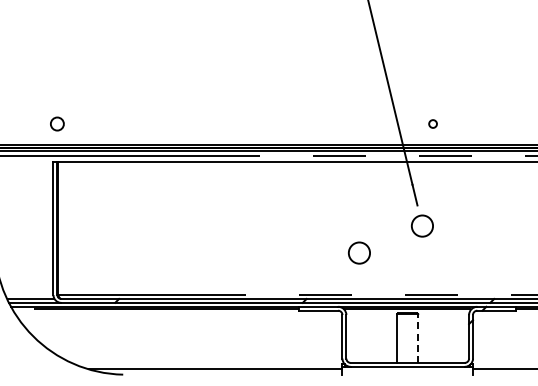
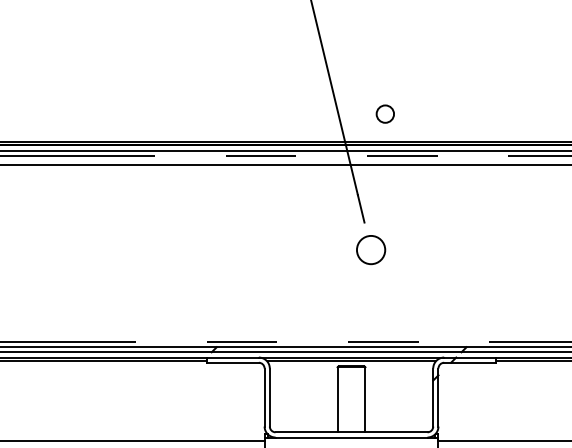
circle: (432, 123) -> (384, 113), size x1.67
circle: (359, 252) -> (287, 285), removed
line: (418, 338) -> (365, 399), dashed -> solid

